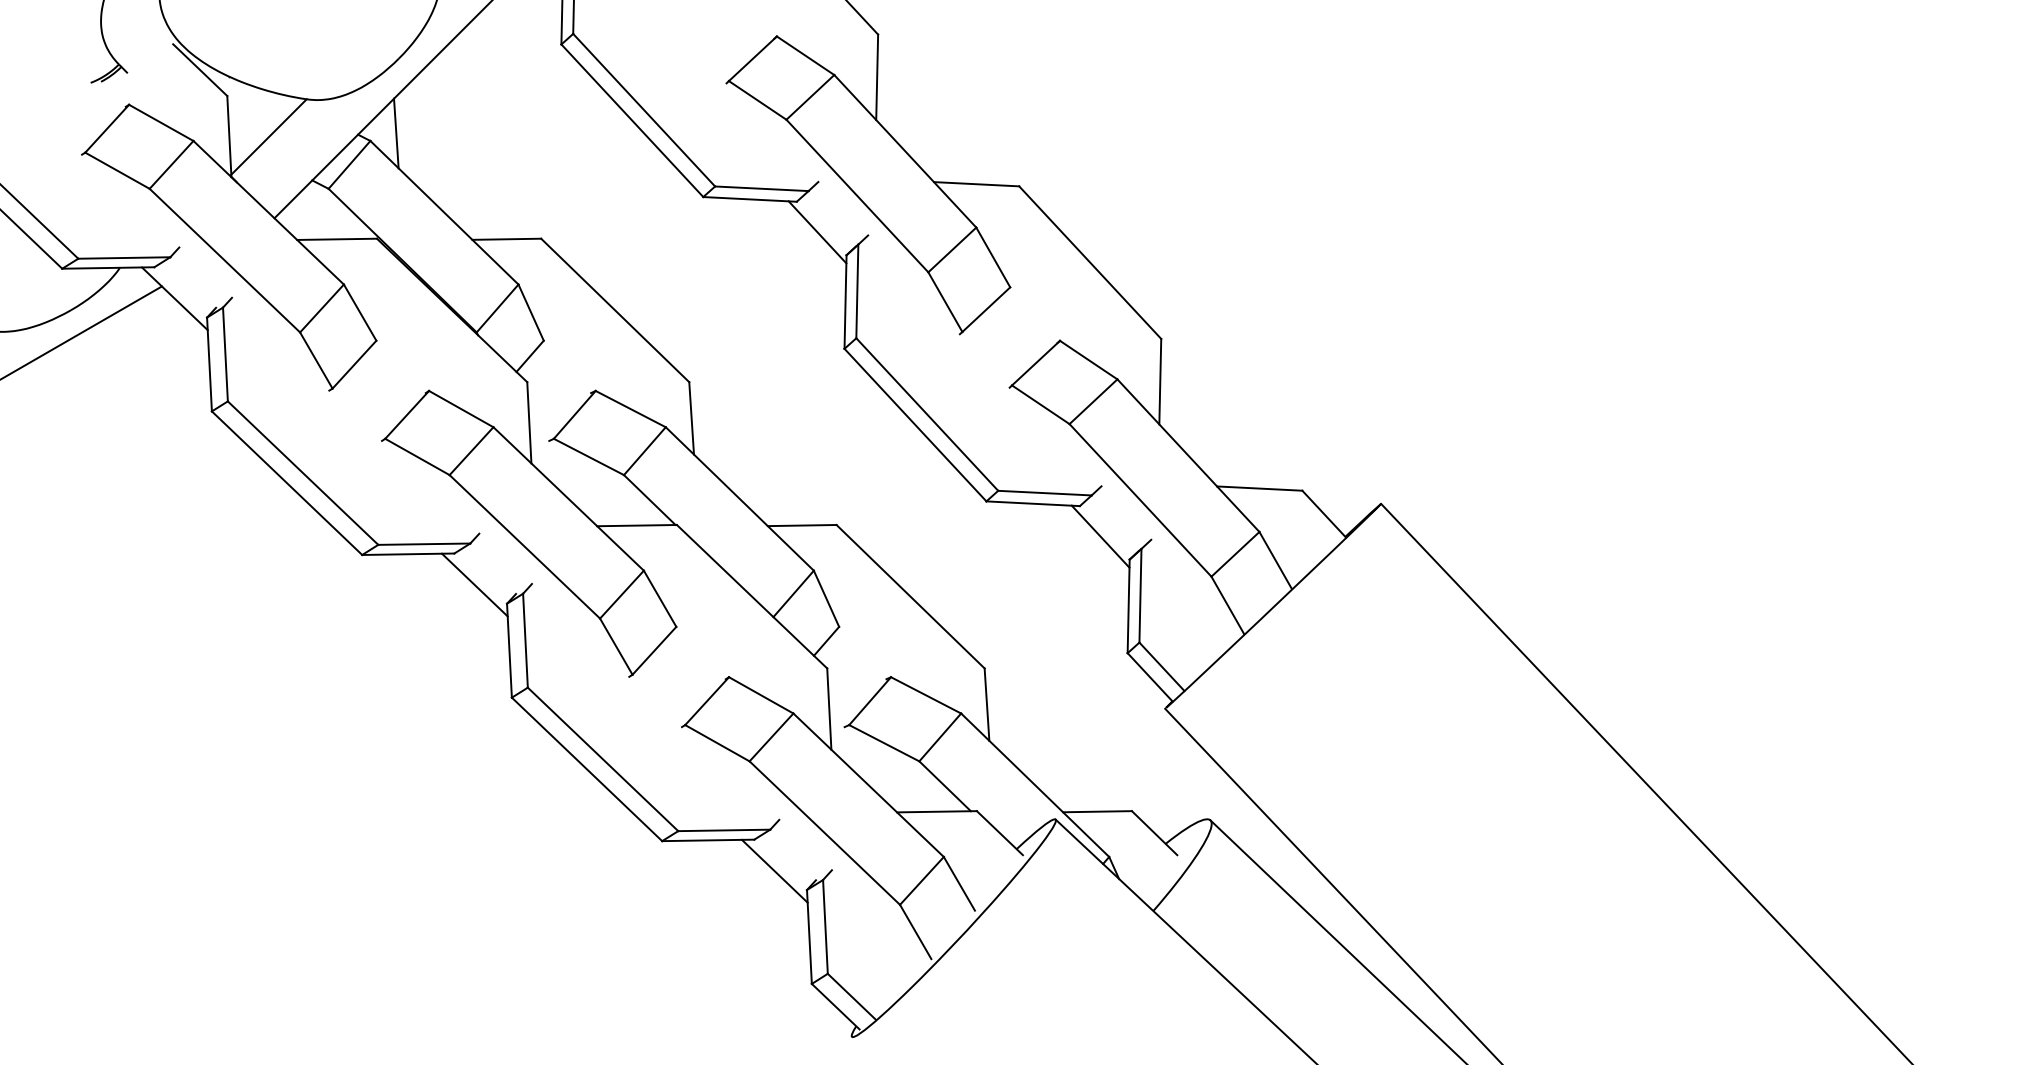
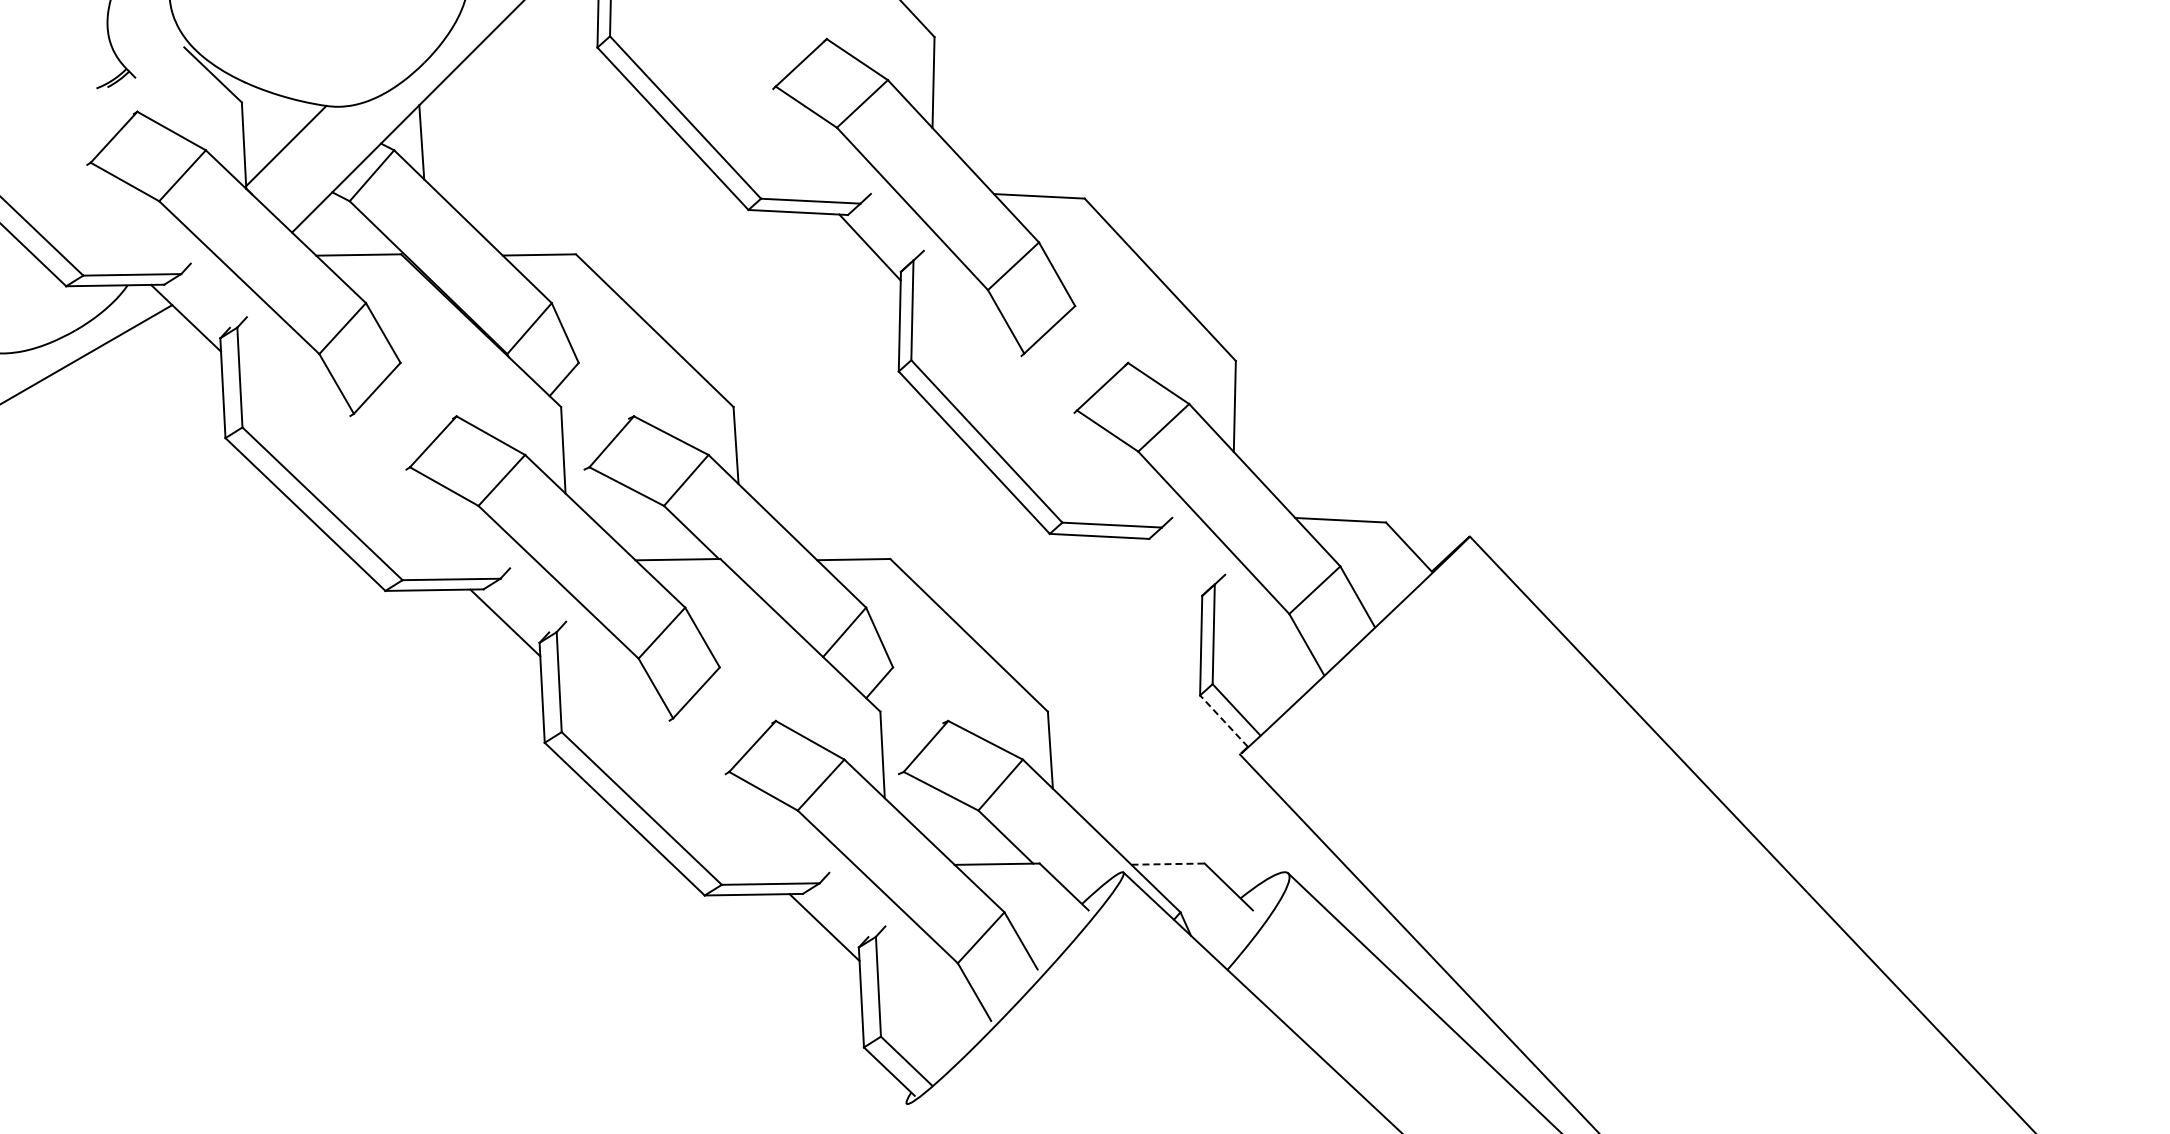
line: (1100, 536) -> (1171, 571), removed
line: (1149, 676) -> (1223, 720), solid -> dashed
line: (1097, 812) -> (1168, 864), solid -> dashed

